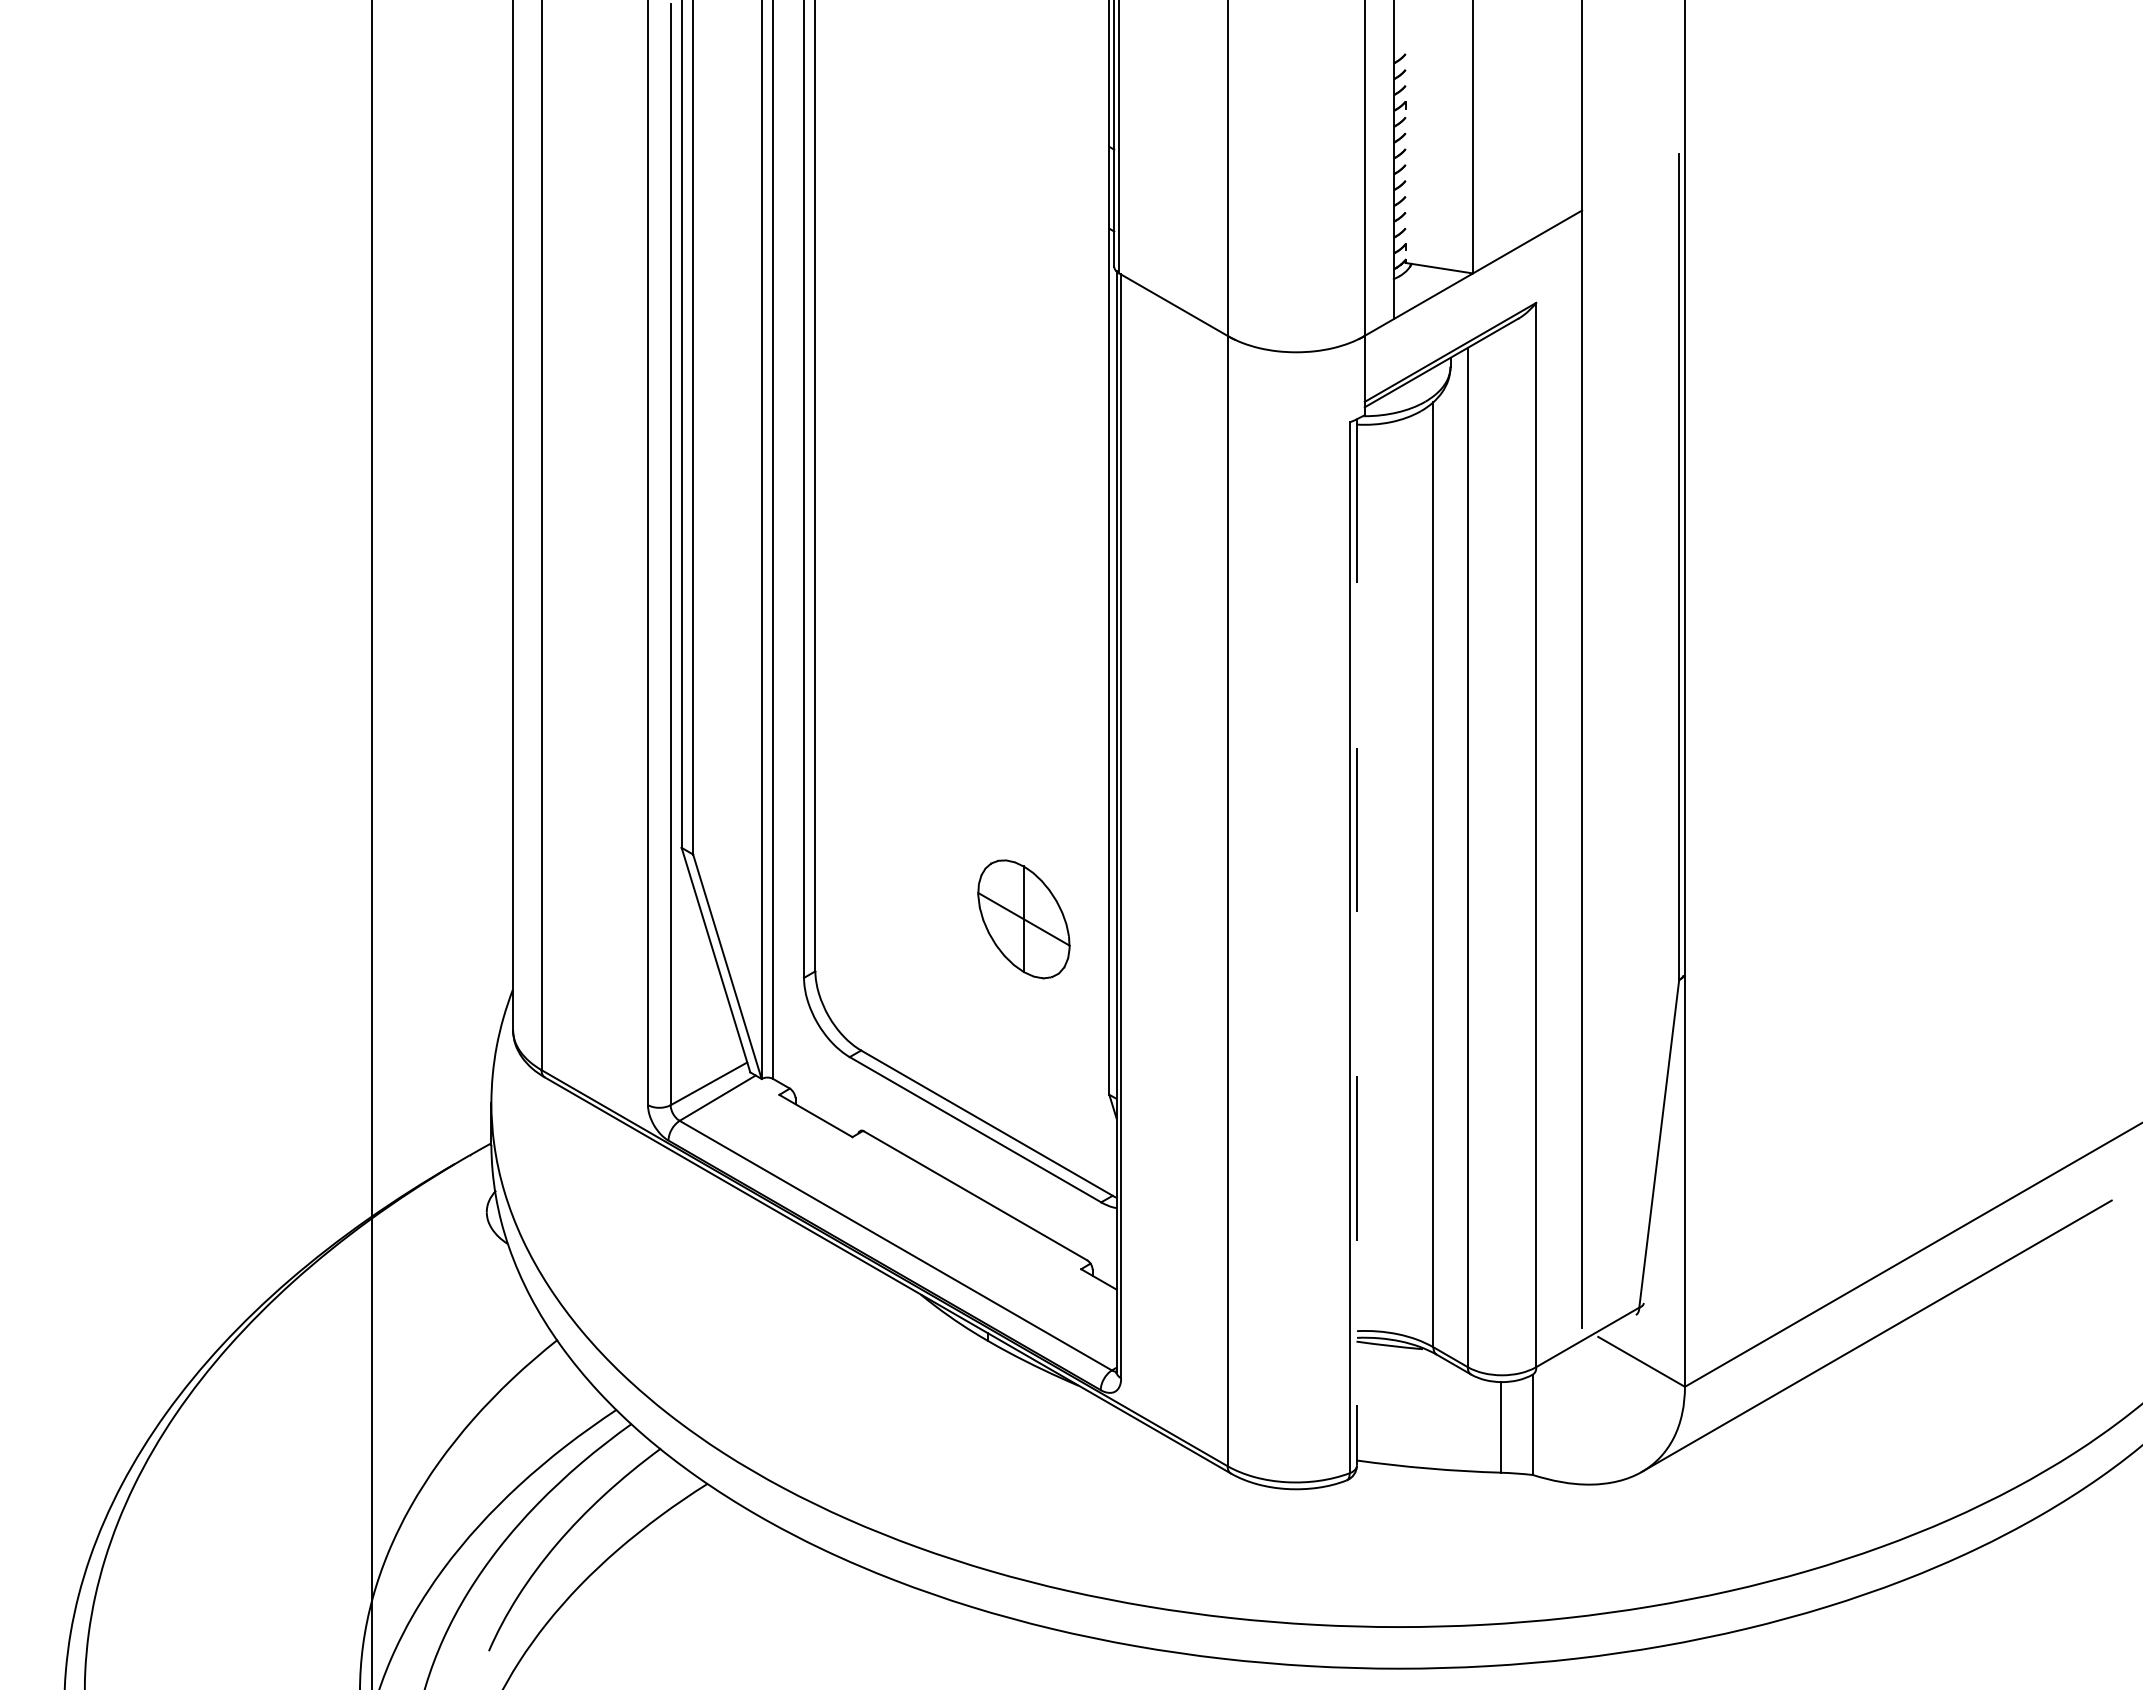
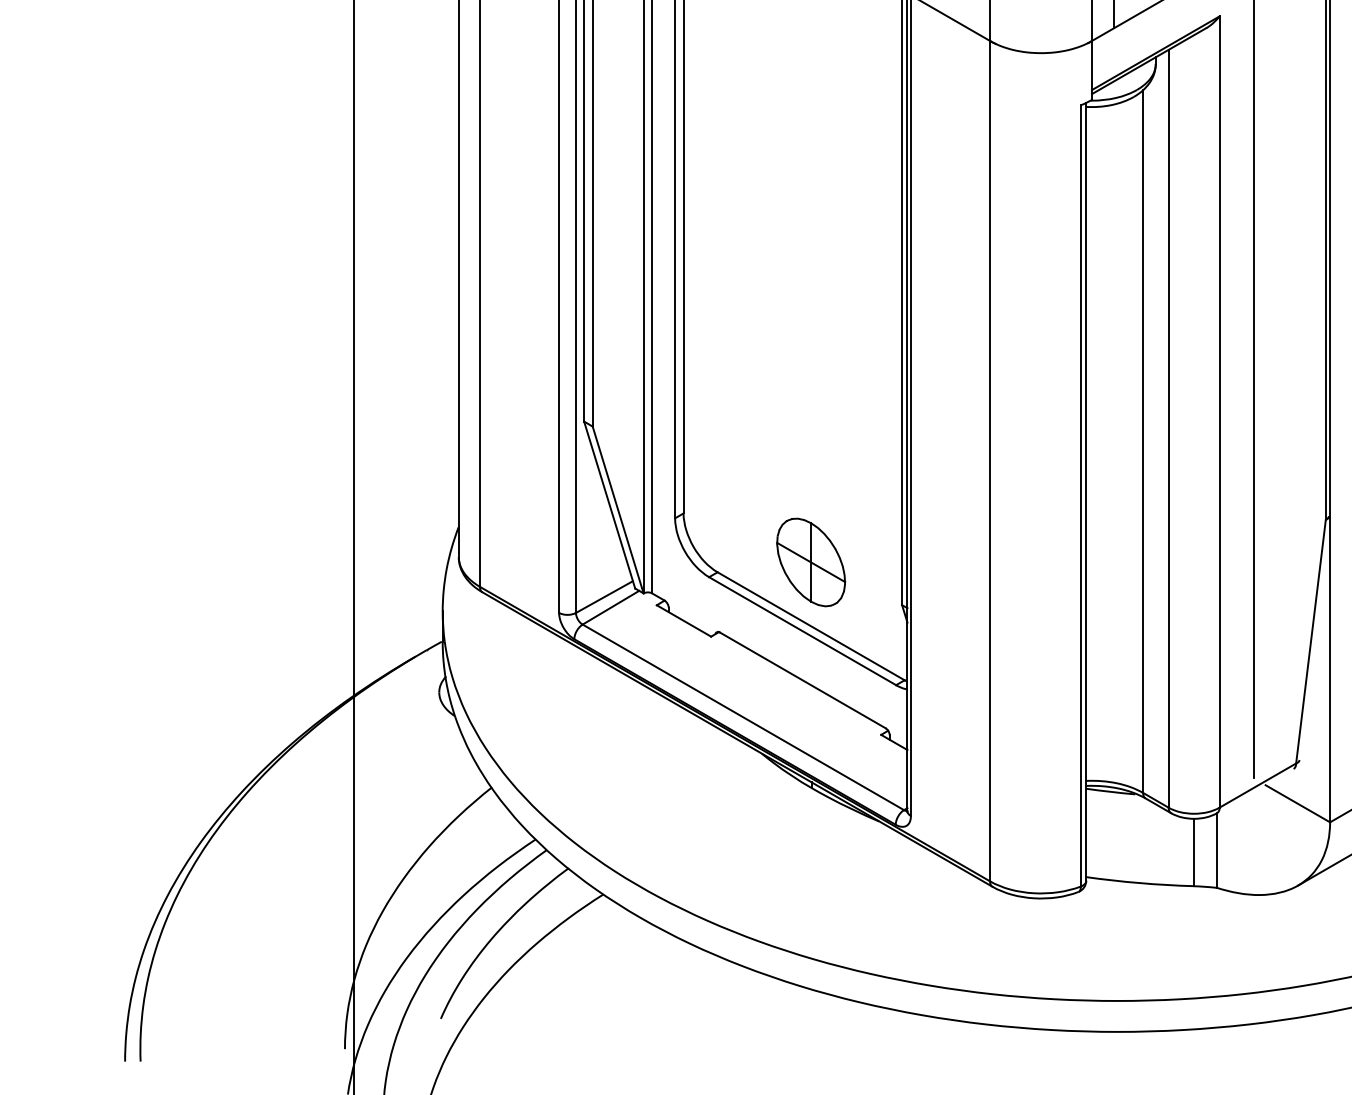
part: (1023, 919) -> (810, 562), moved
line: (1357, 942) -> (1086, 491), dashed -> solid

